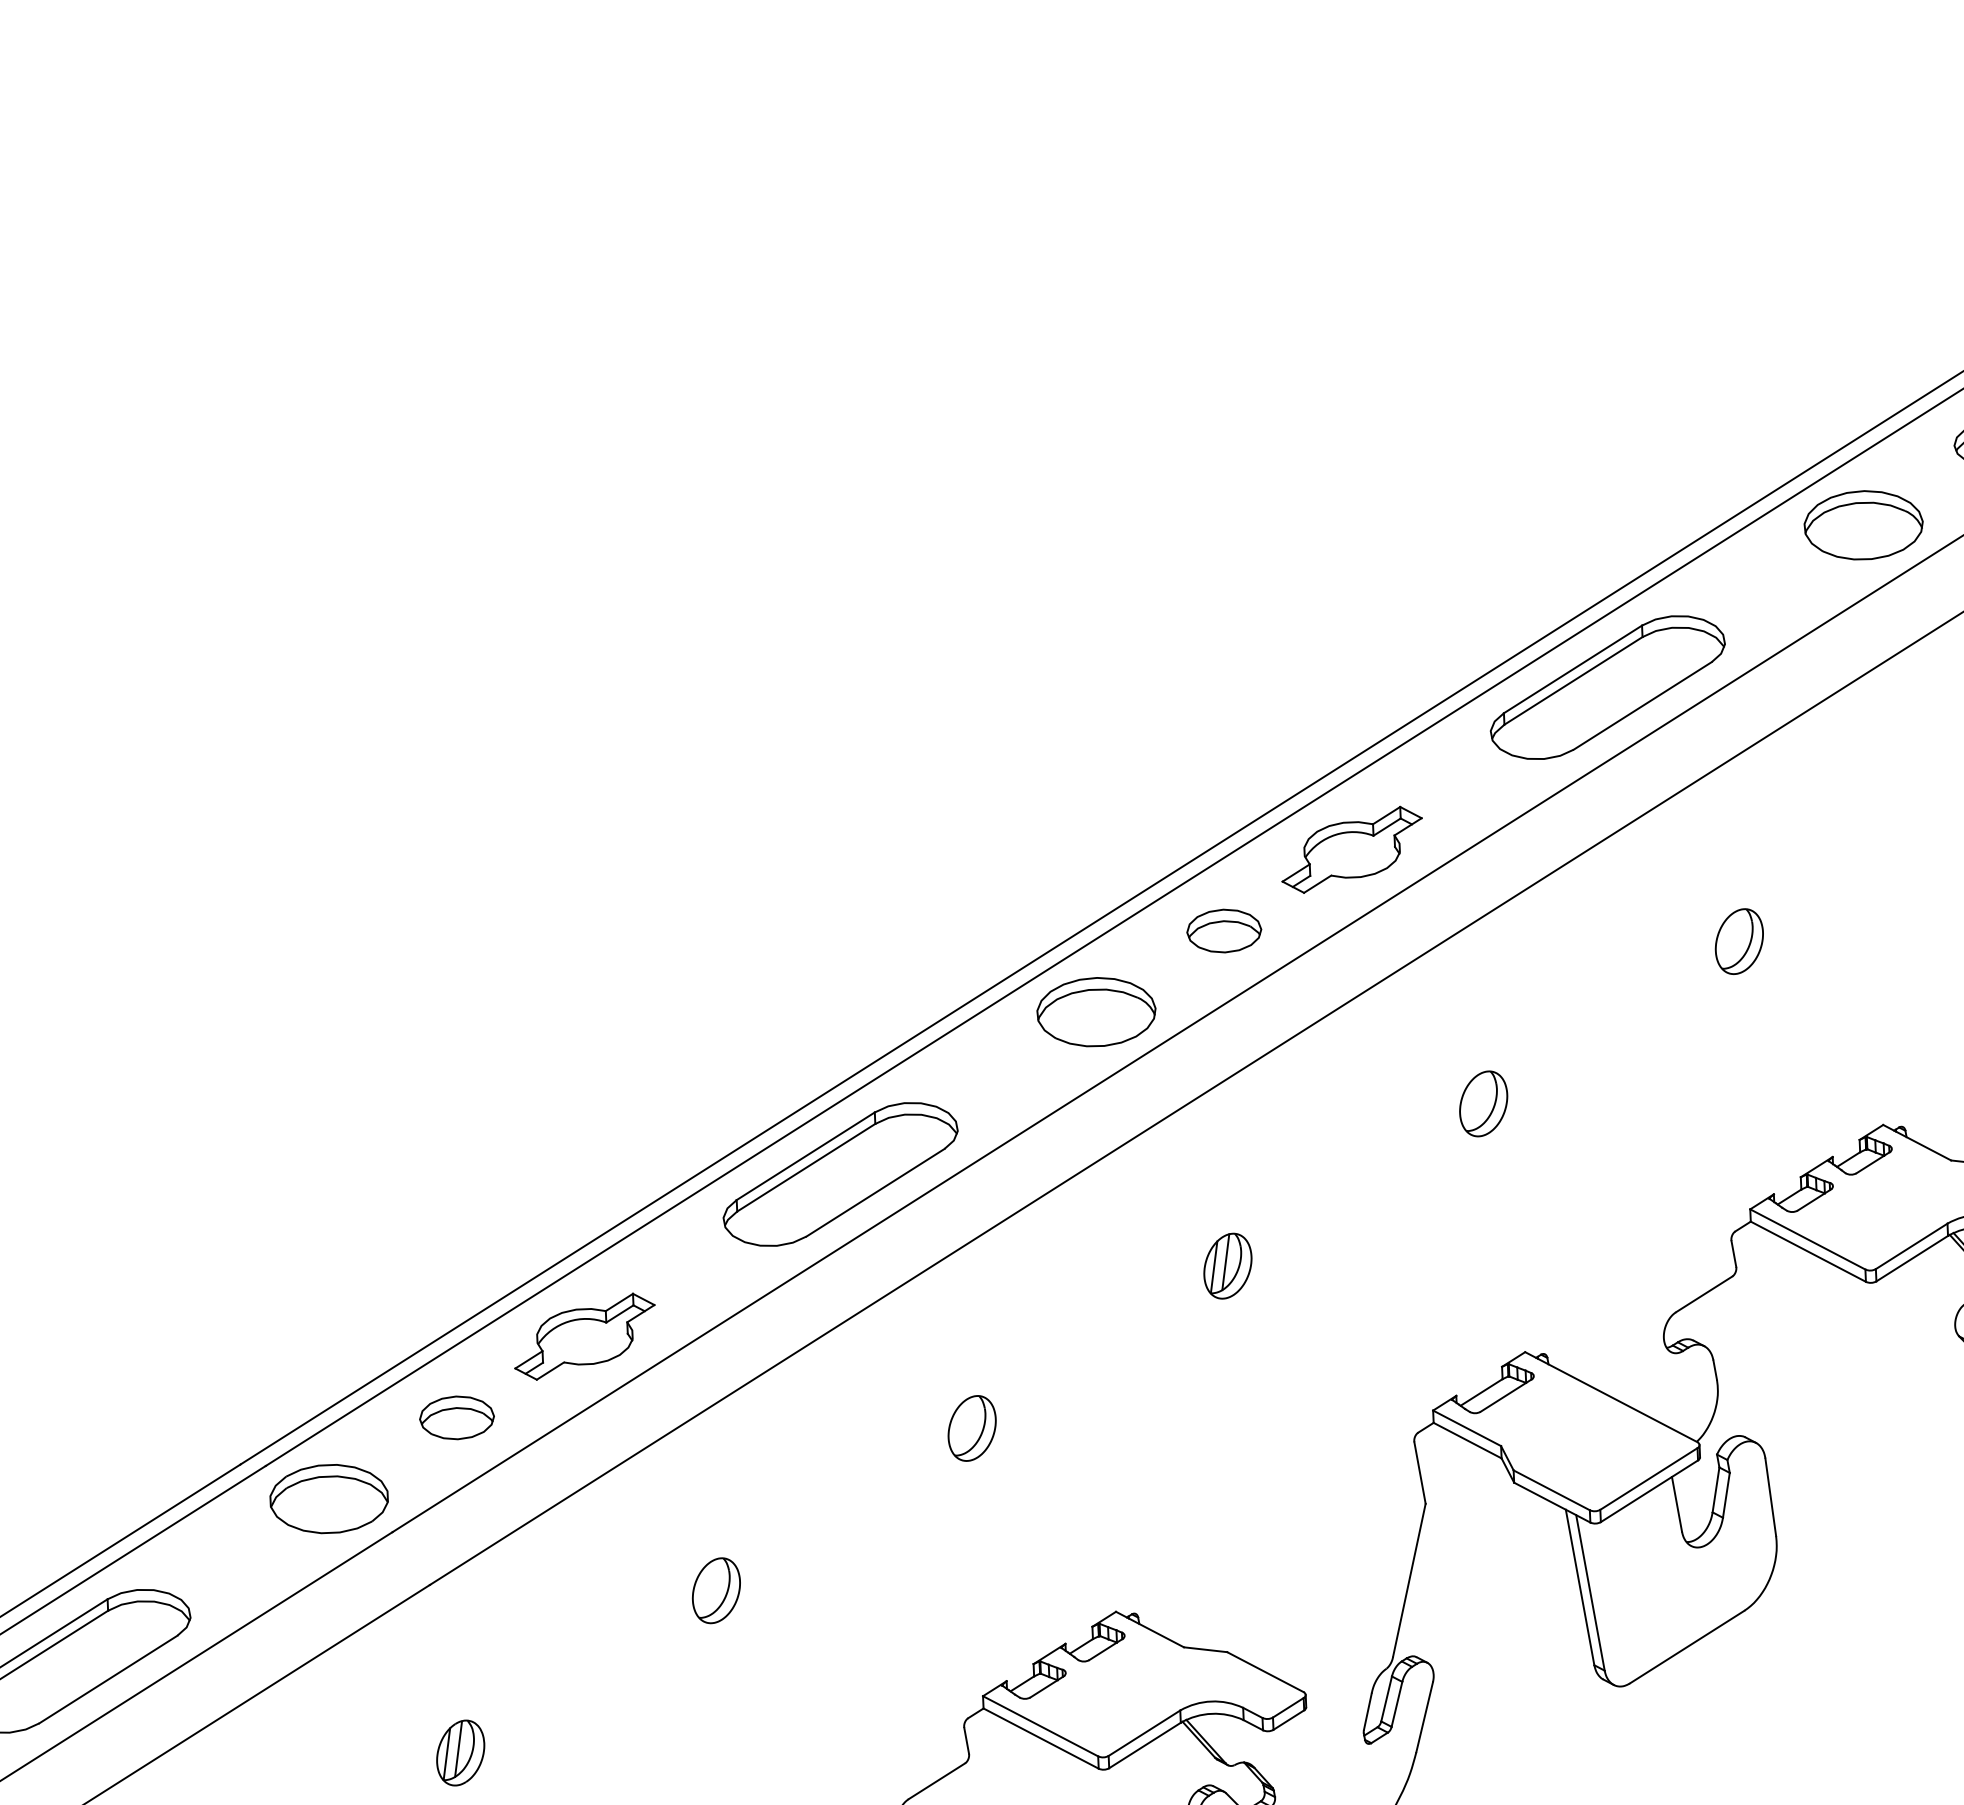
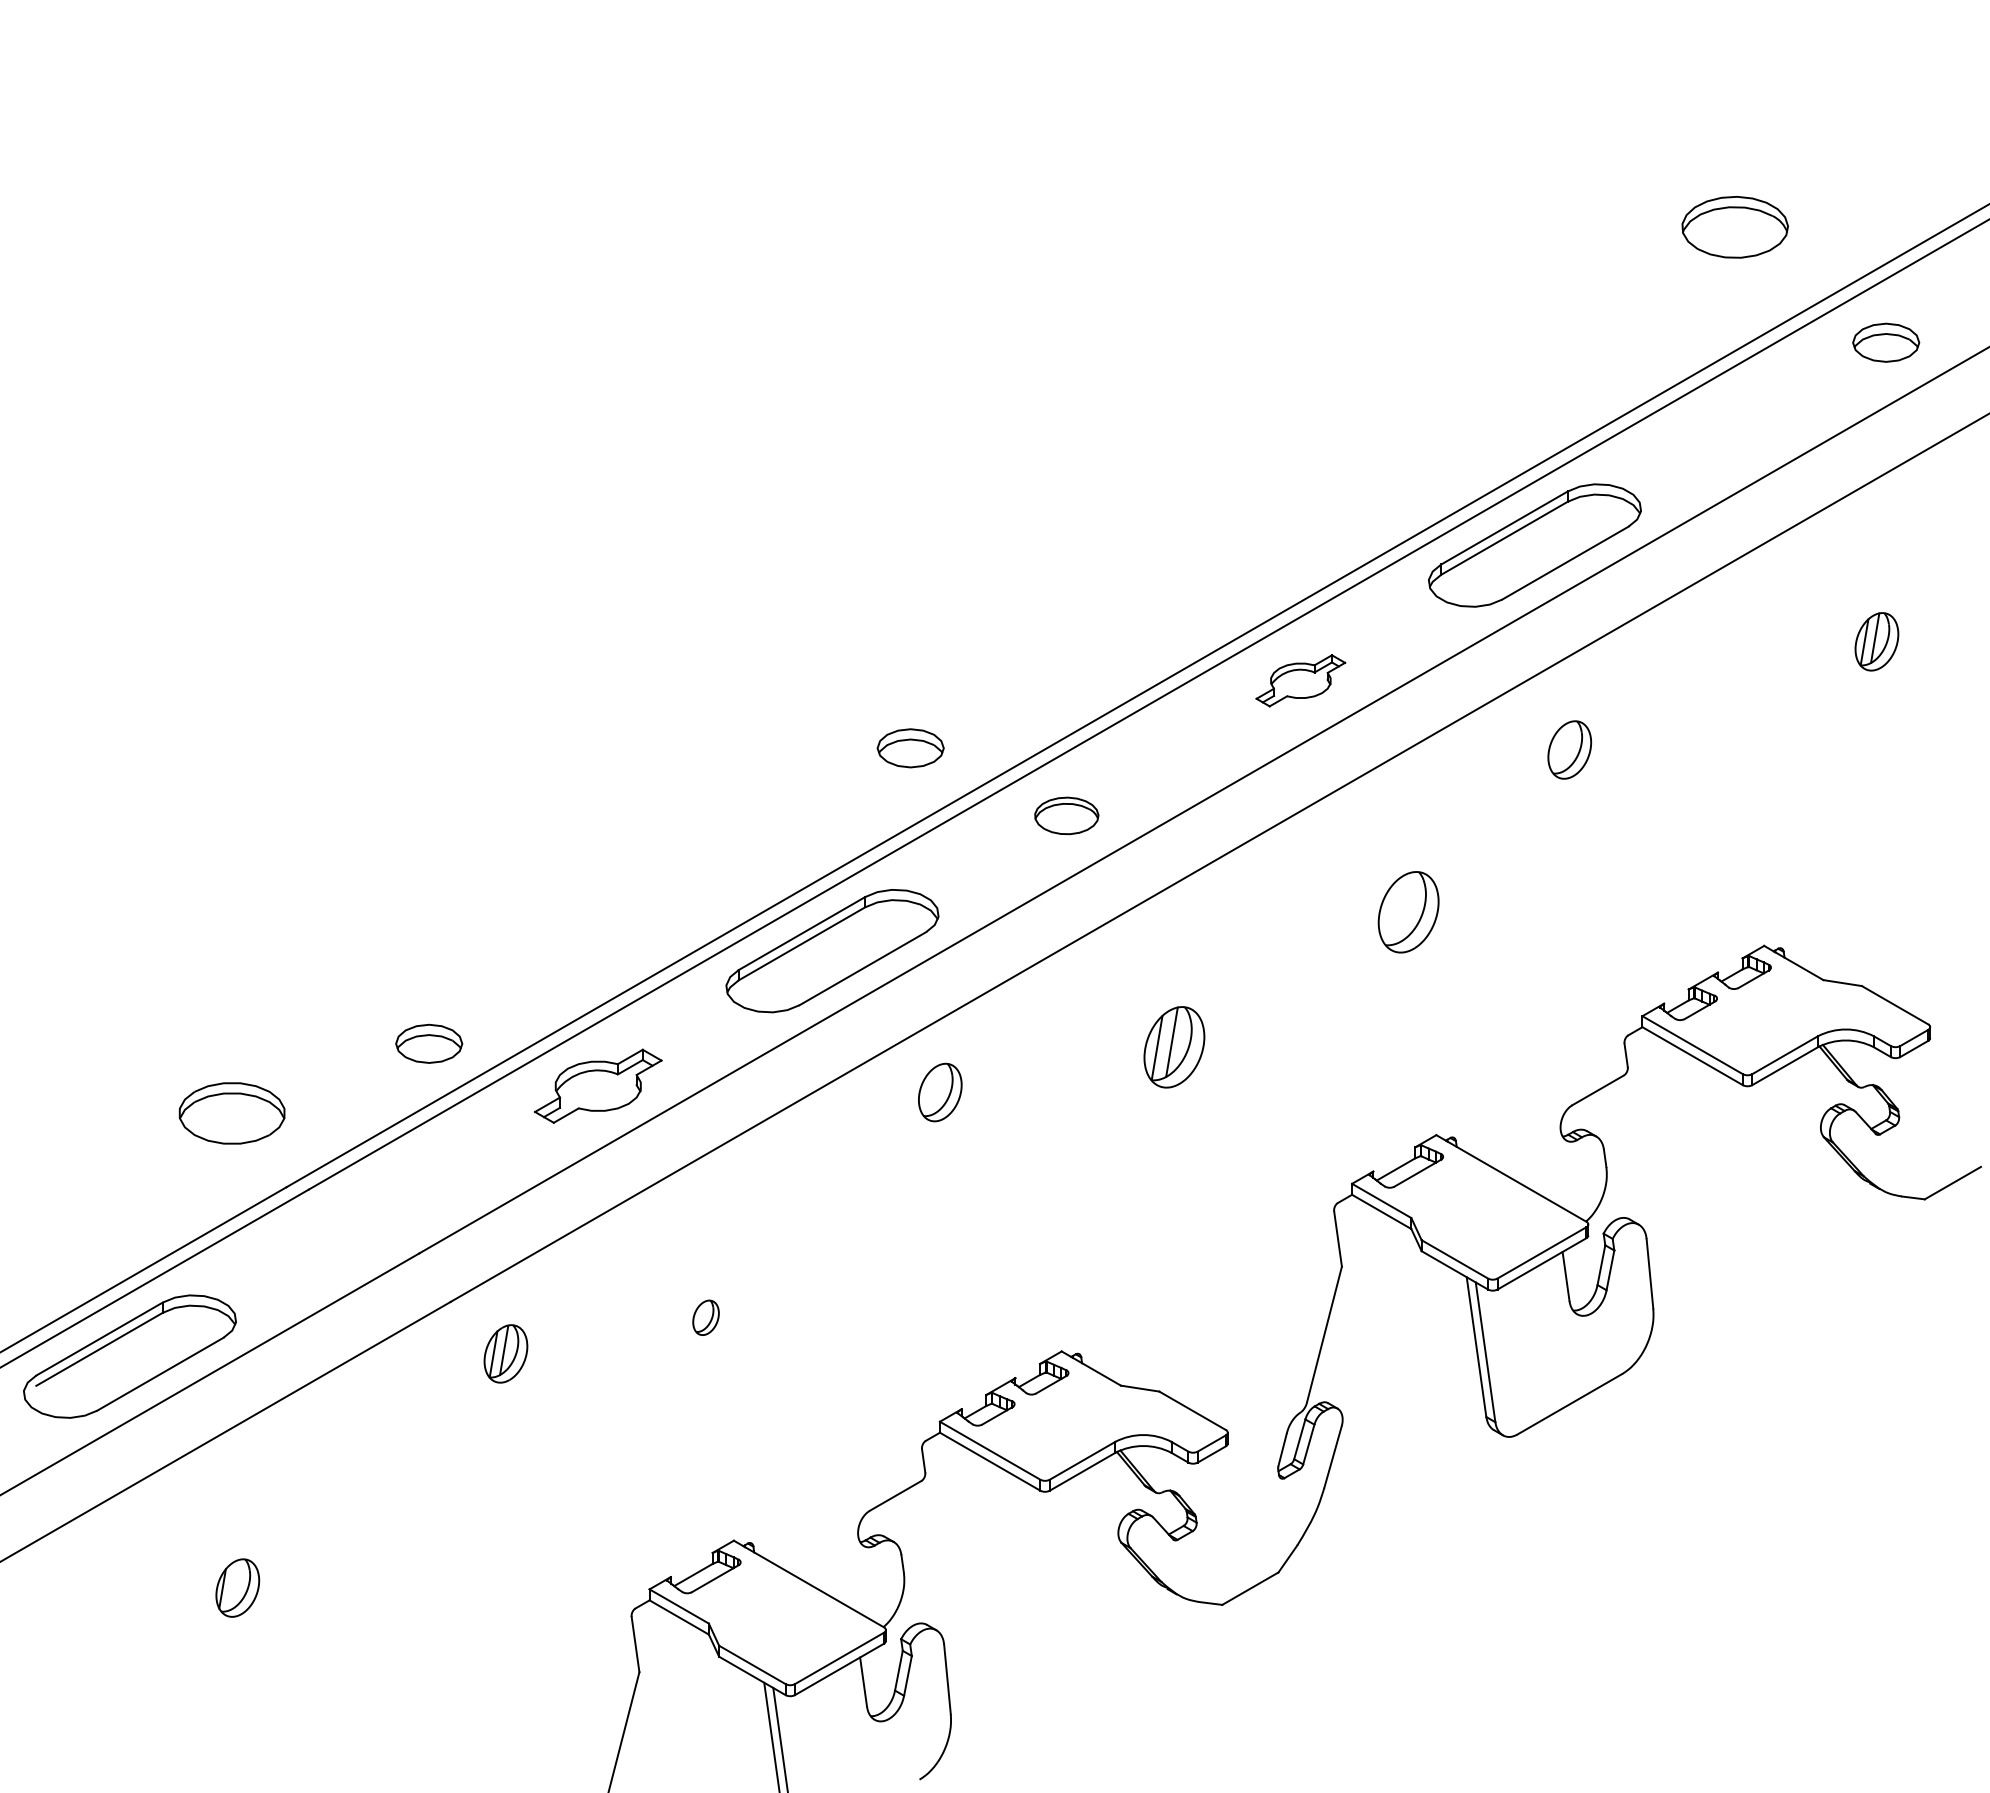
part: (1862, 525) -> (1734, 227), moved
part: (1351, 849) -> (1300, 680), size x0.7
part: (1224, 931) -> (910, 748), moved
part: (1739, 941) -> (1569, 749), moved
part: (1096, 1011) -> (1066, 815), size x0.6
part: (1483, 1103) -> (1408, 911), size x1.4
part: (1227, 1266) -> (1174, 1047), size x1.4
part: (457, 1417) -> (429, 1043), moved
part: (972, 1428) -> (940, 1092), moved
part: (328, 1499) -> (231, 1113), moved
part: (715, 1590) -> (705, 1317), size x0.6
part: (460, 1752) -> (505, 1353), moved

